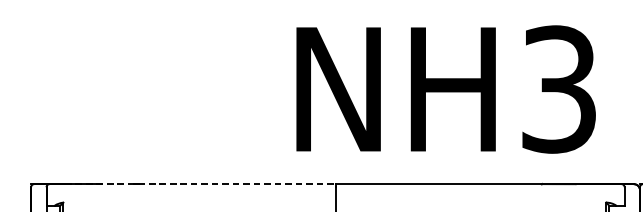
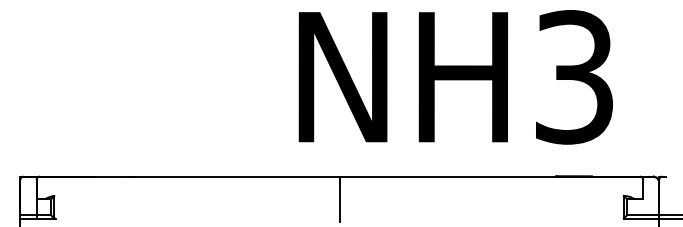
line: (199, 184) -> (197, 176), dashed -> solid

